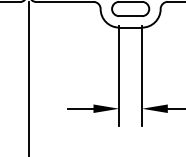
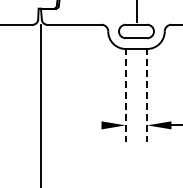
line: (118, 75) -> (125, 94), solid -> dashed
line: (142, 75) -> (147, 94), solid -> dashed
line: (80, 108) -> (89, 125), removed

